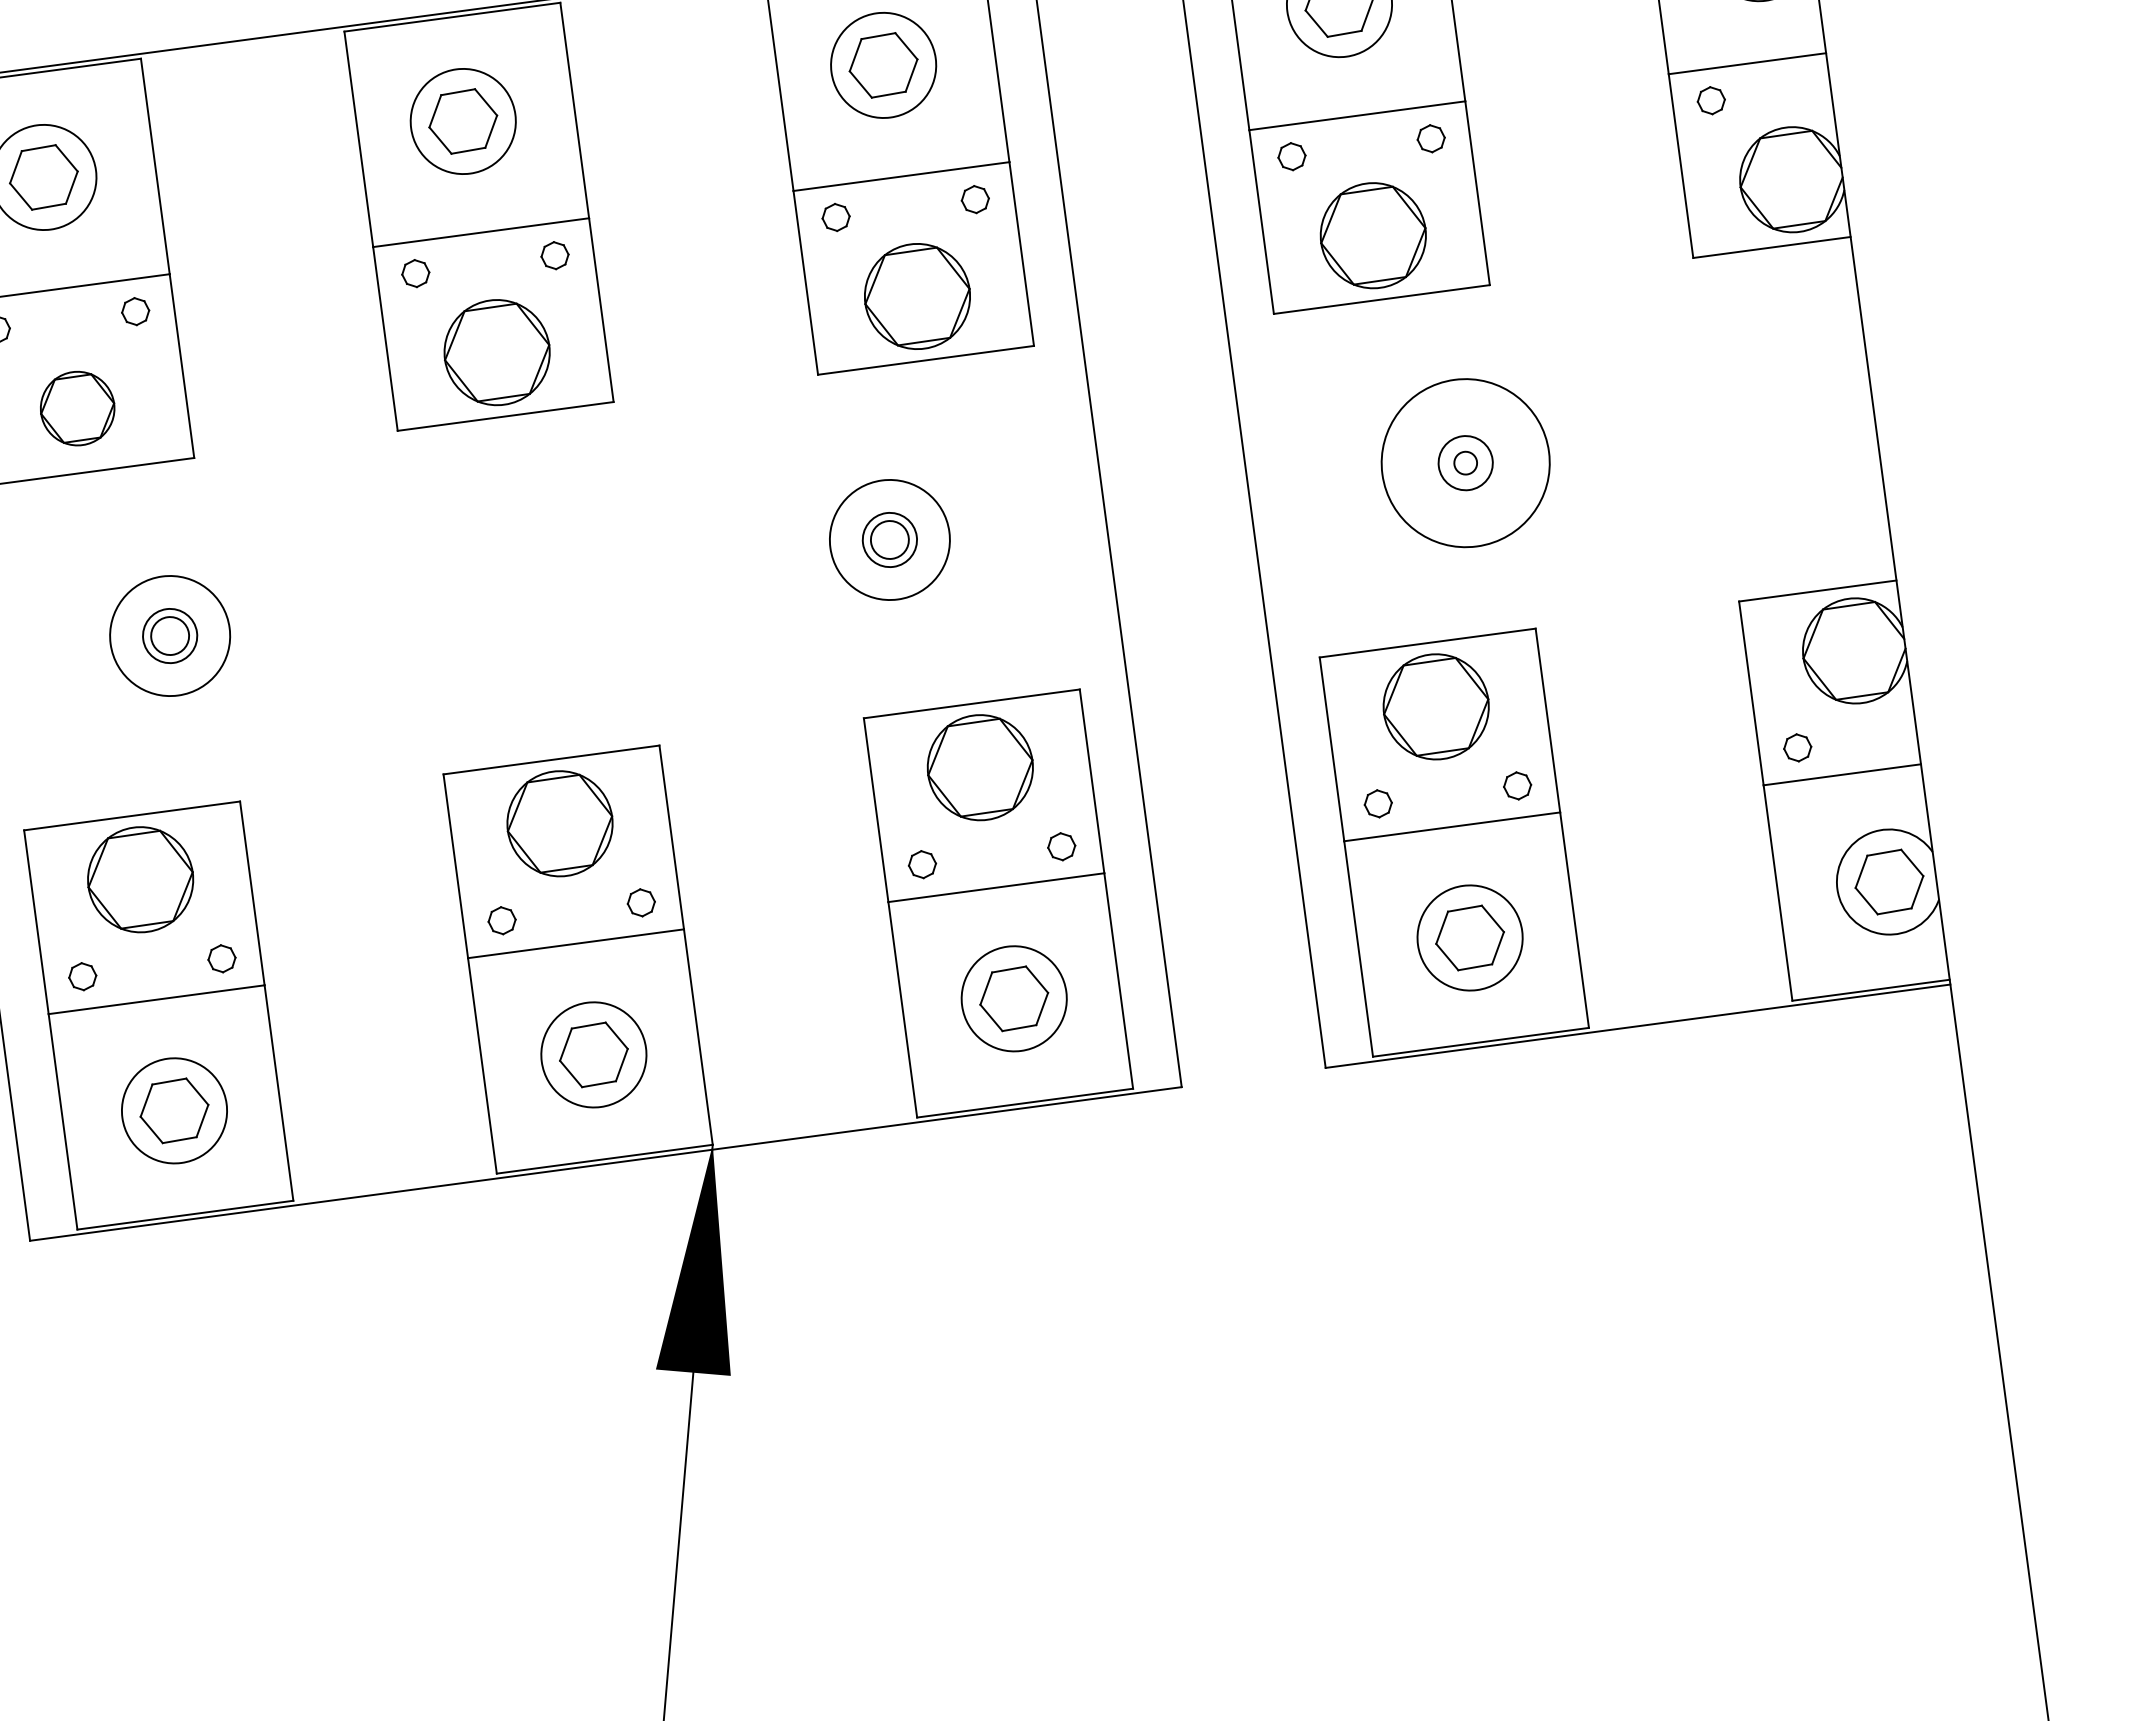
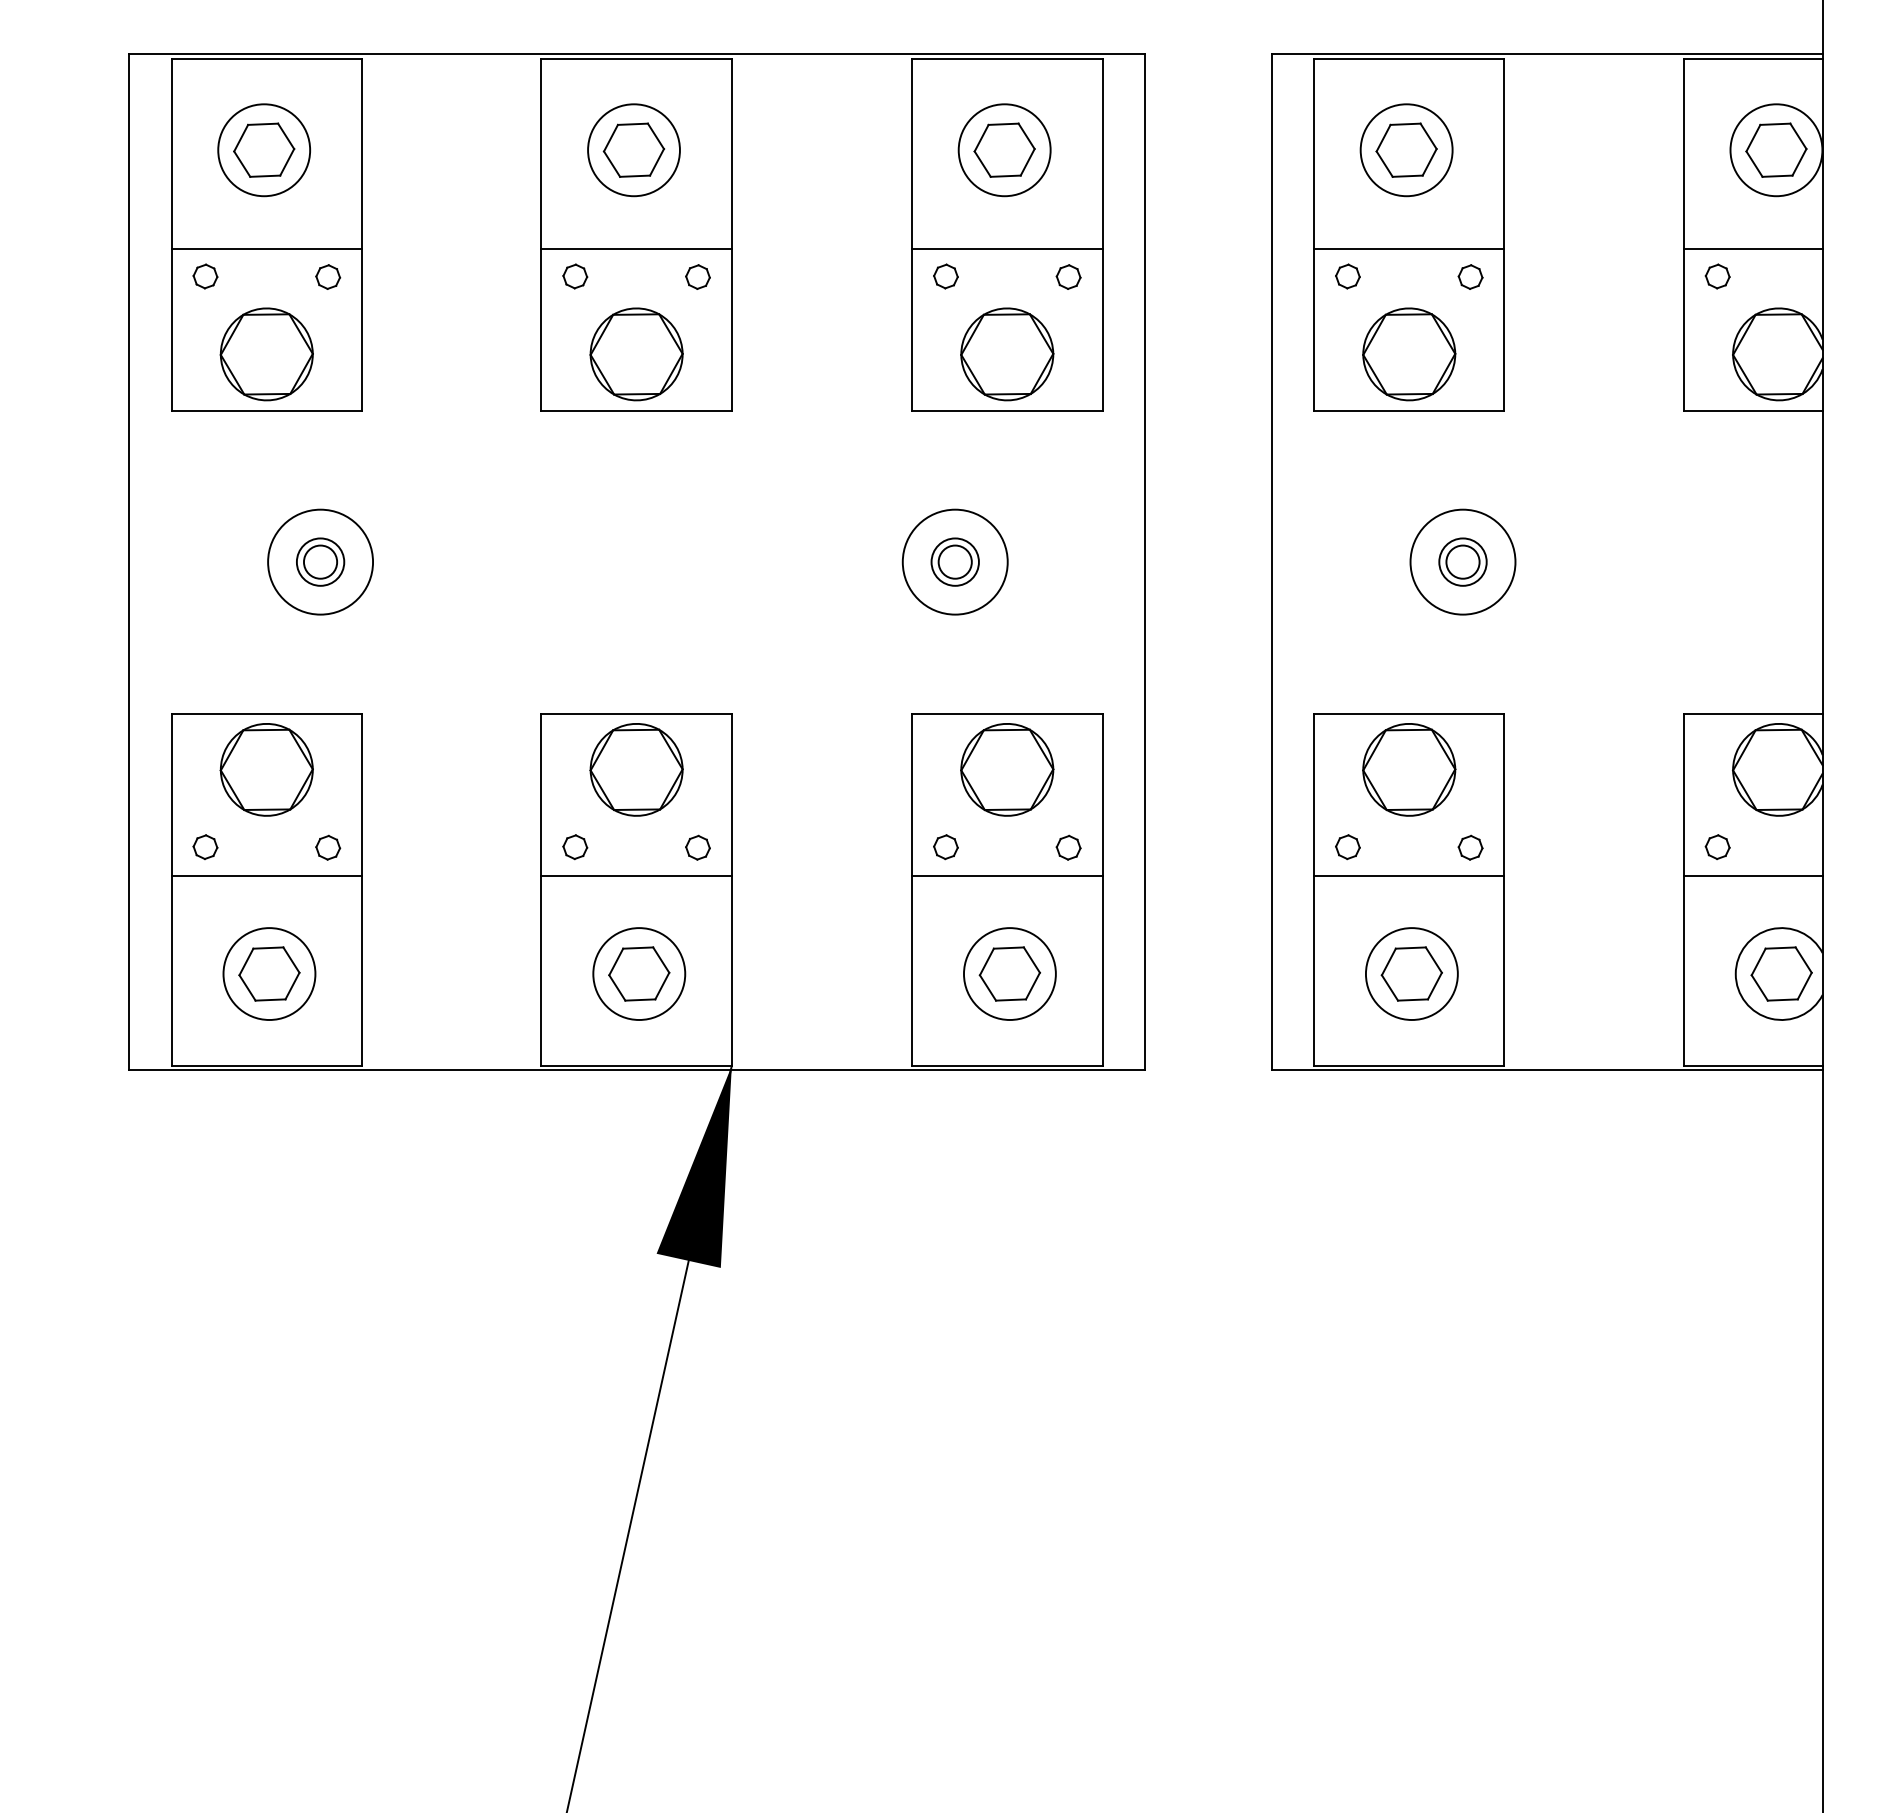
part: (77, 408) -> (266, 354), size x1.43
circle: (1465, 462) -> (1462, 561), size x0.71
circle: (1465, 462) -> (1462, 561), size x1.67

